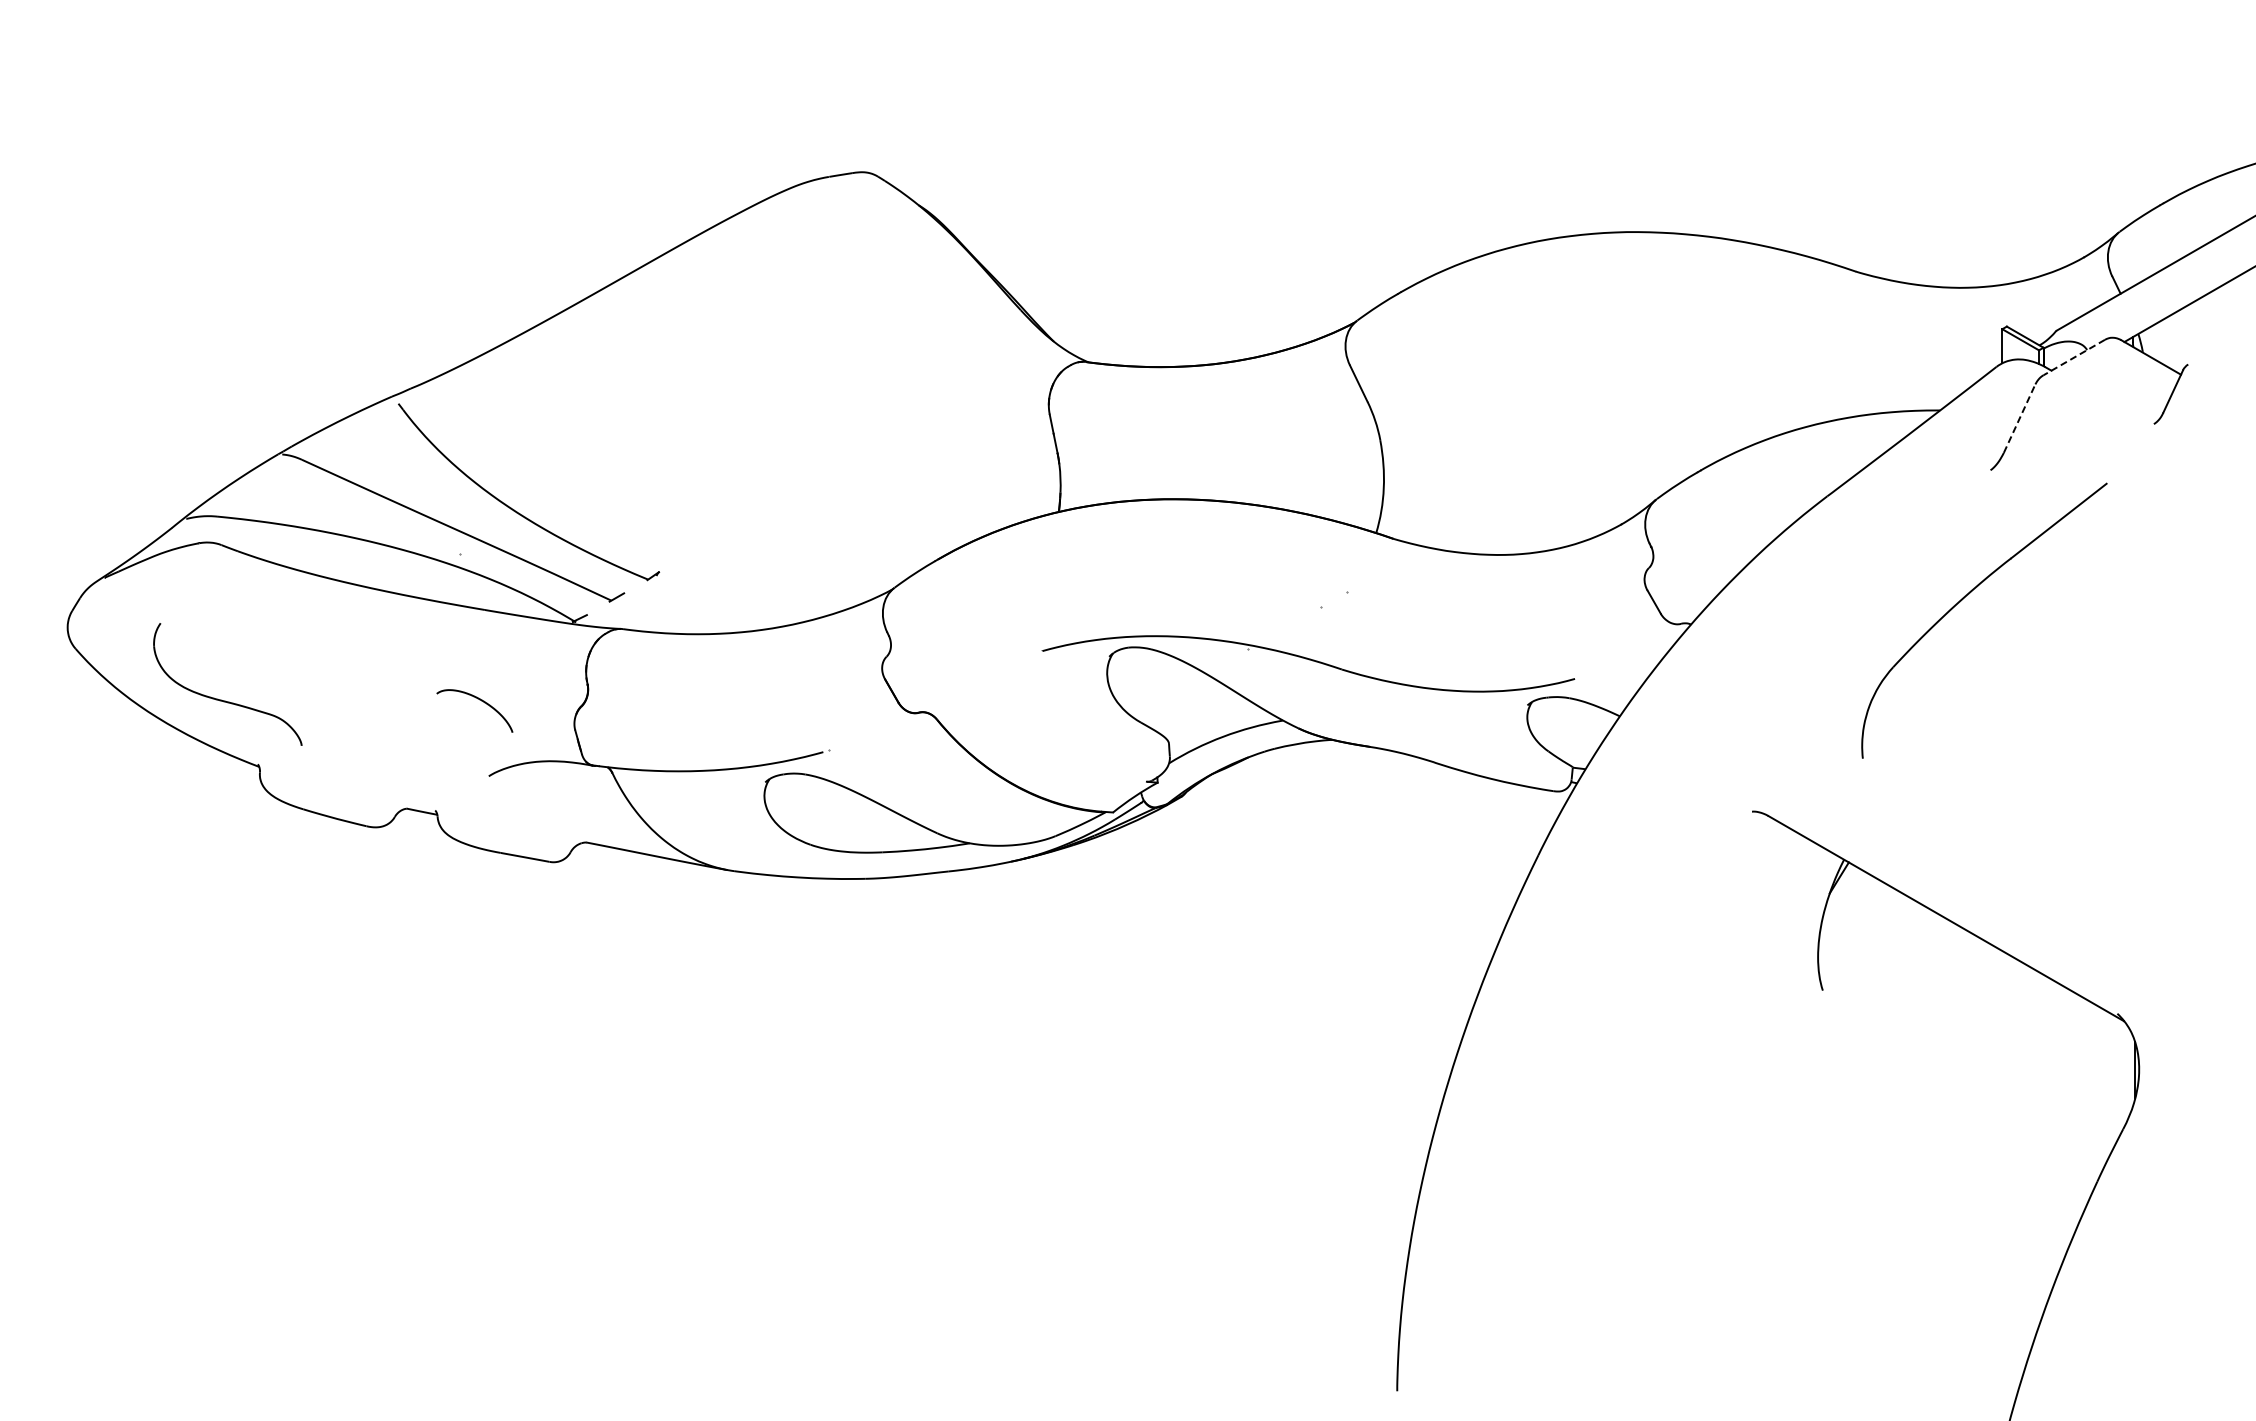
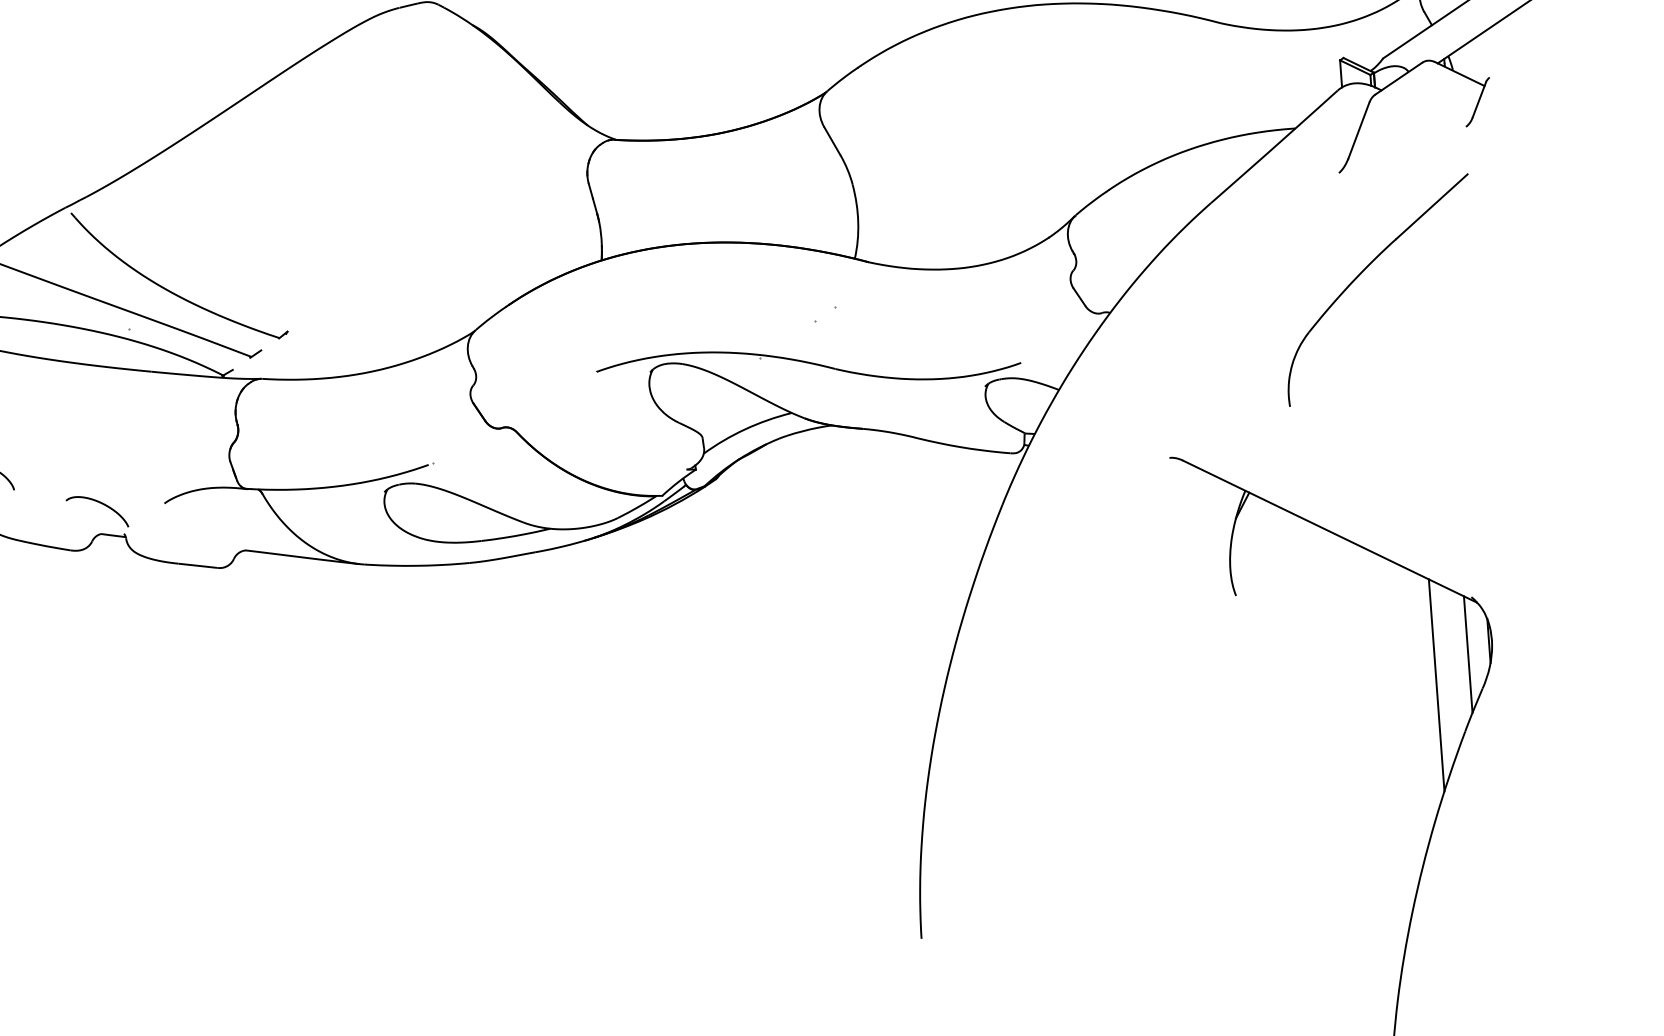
line: (2073, 357) -> (1398, 78), dashed -> solid
line: (2019, 418) -> (1358, 130), dashed -> solid
part: (1963, 599) -> (1360, 274), moved
curve: (479, 700) -> (100, 503), moved
line: (2108, 1085) -> (1468, 654), added
line: (2065, 1120) -> (1436, 684), added

